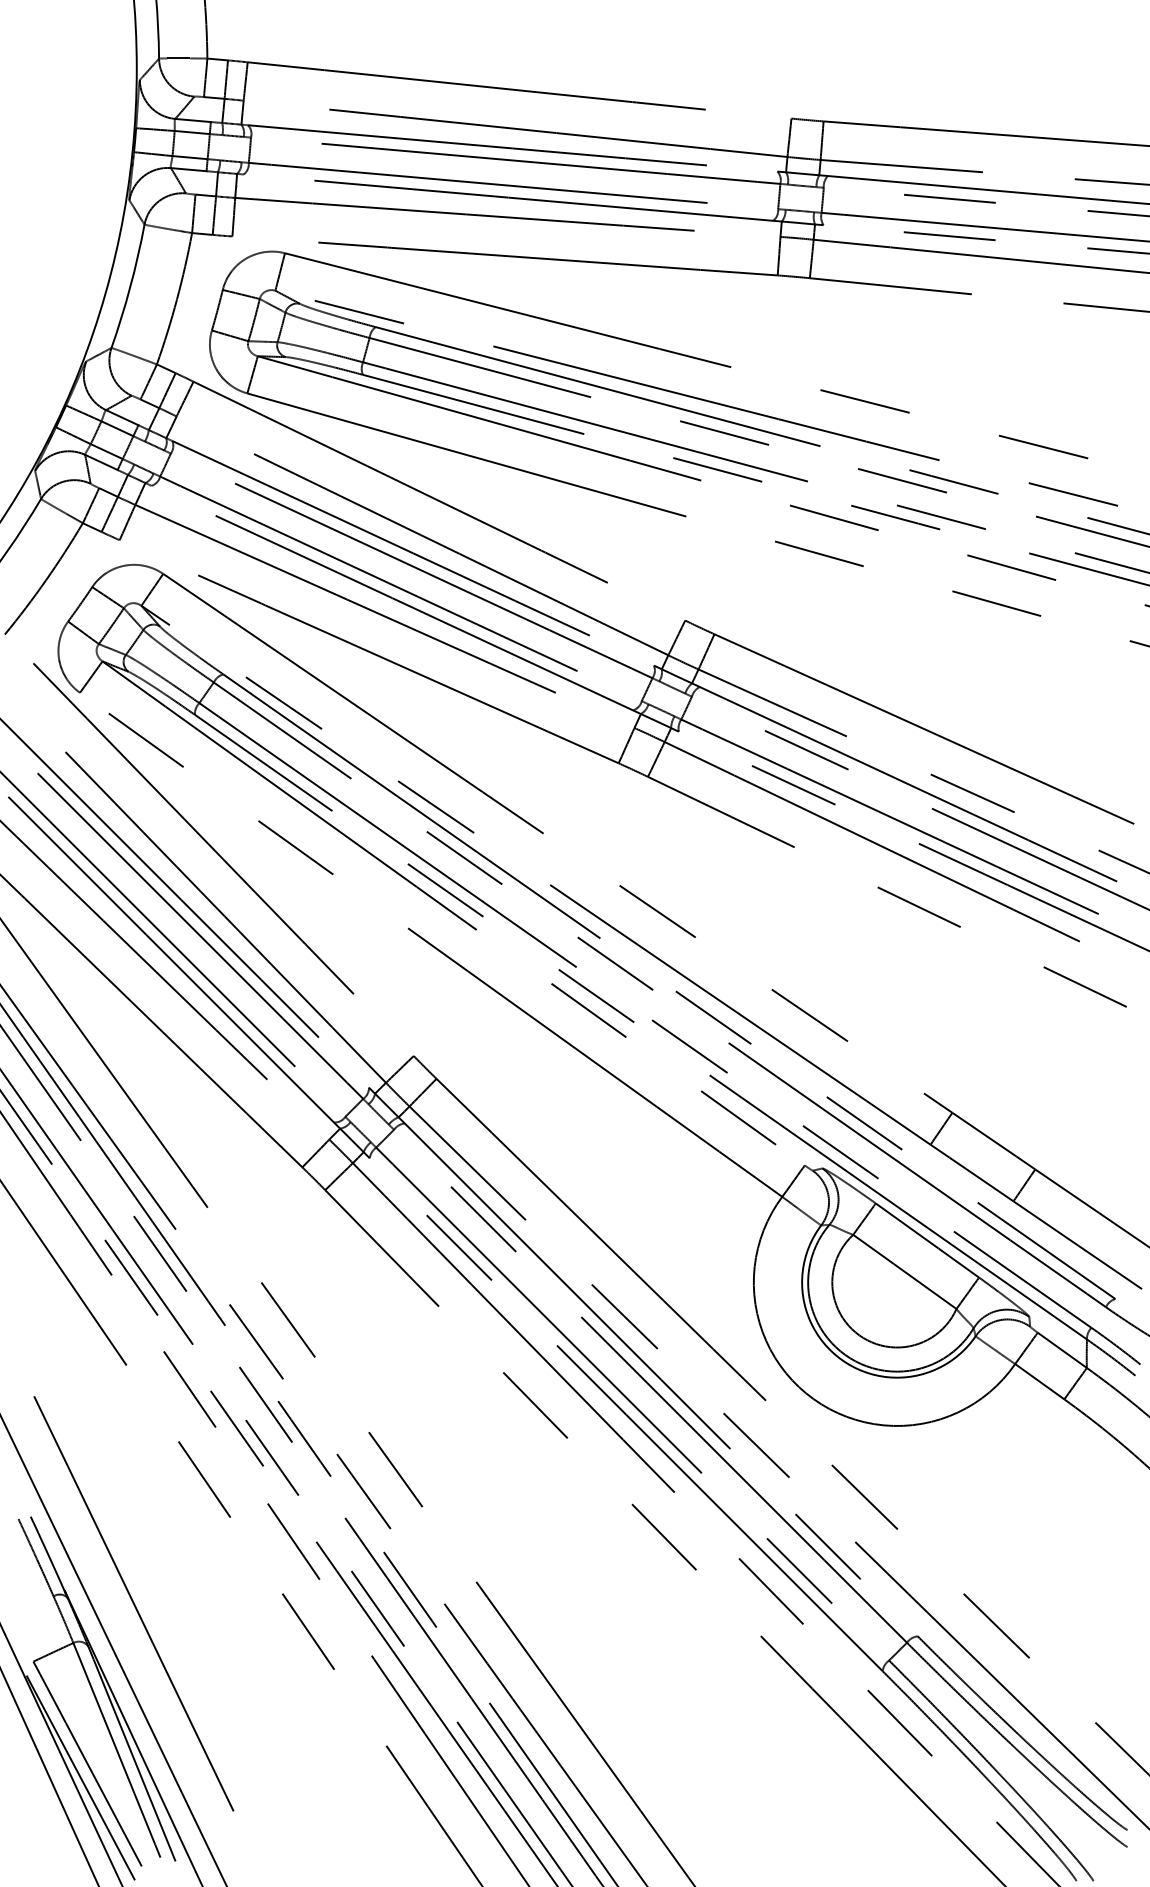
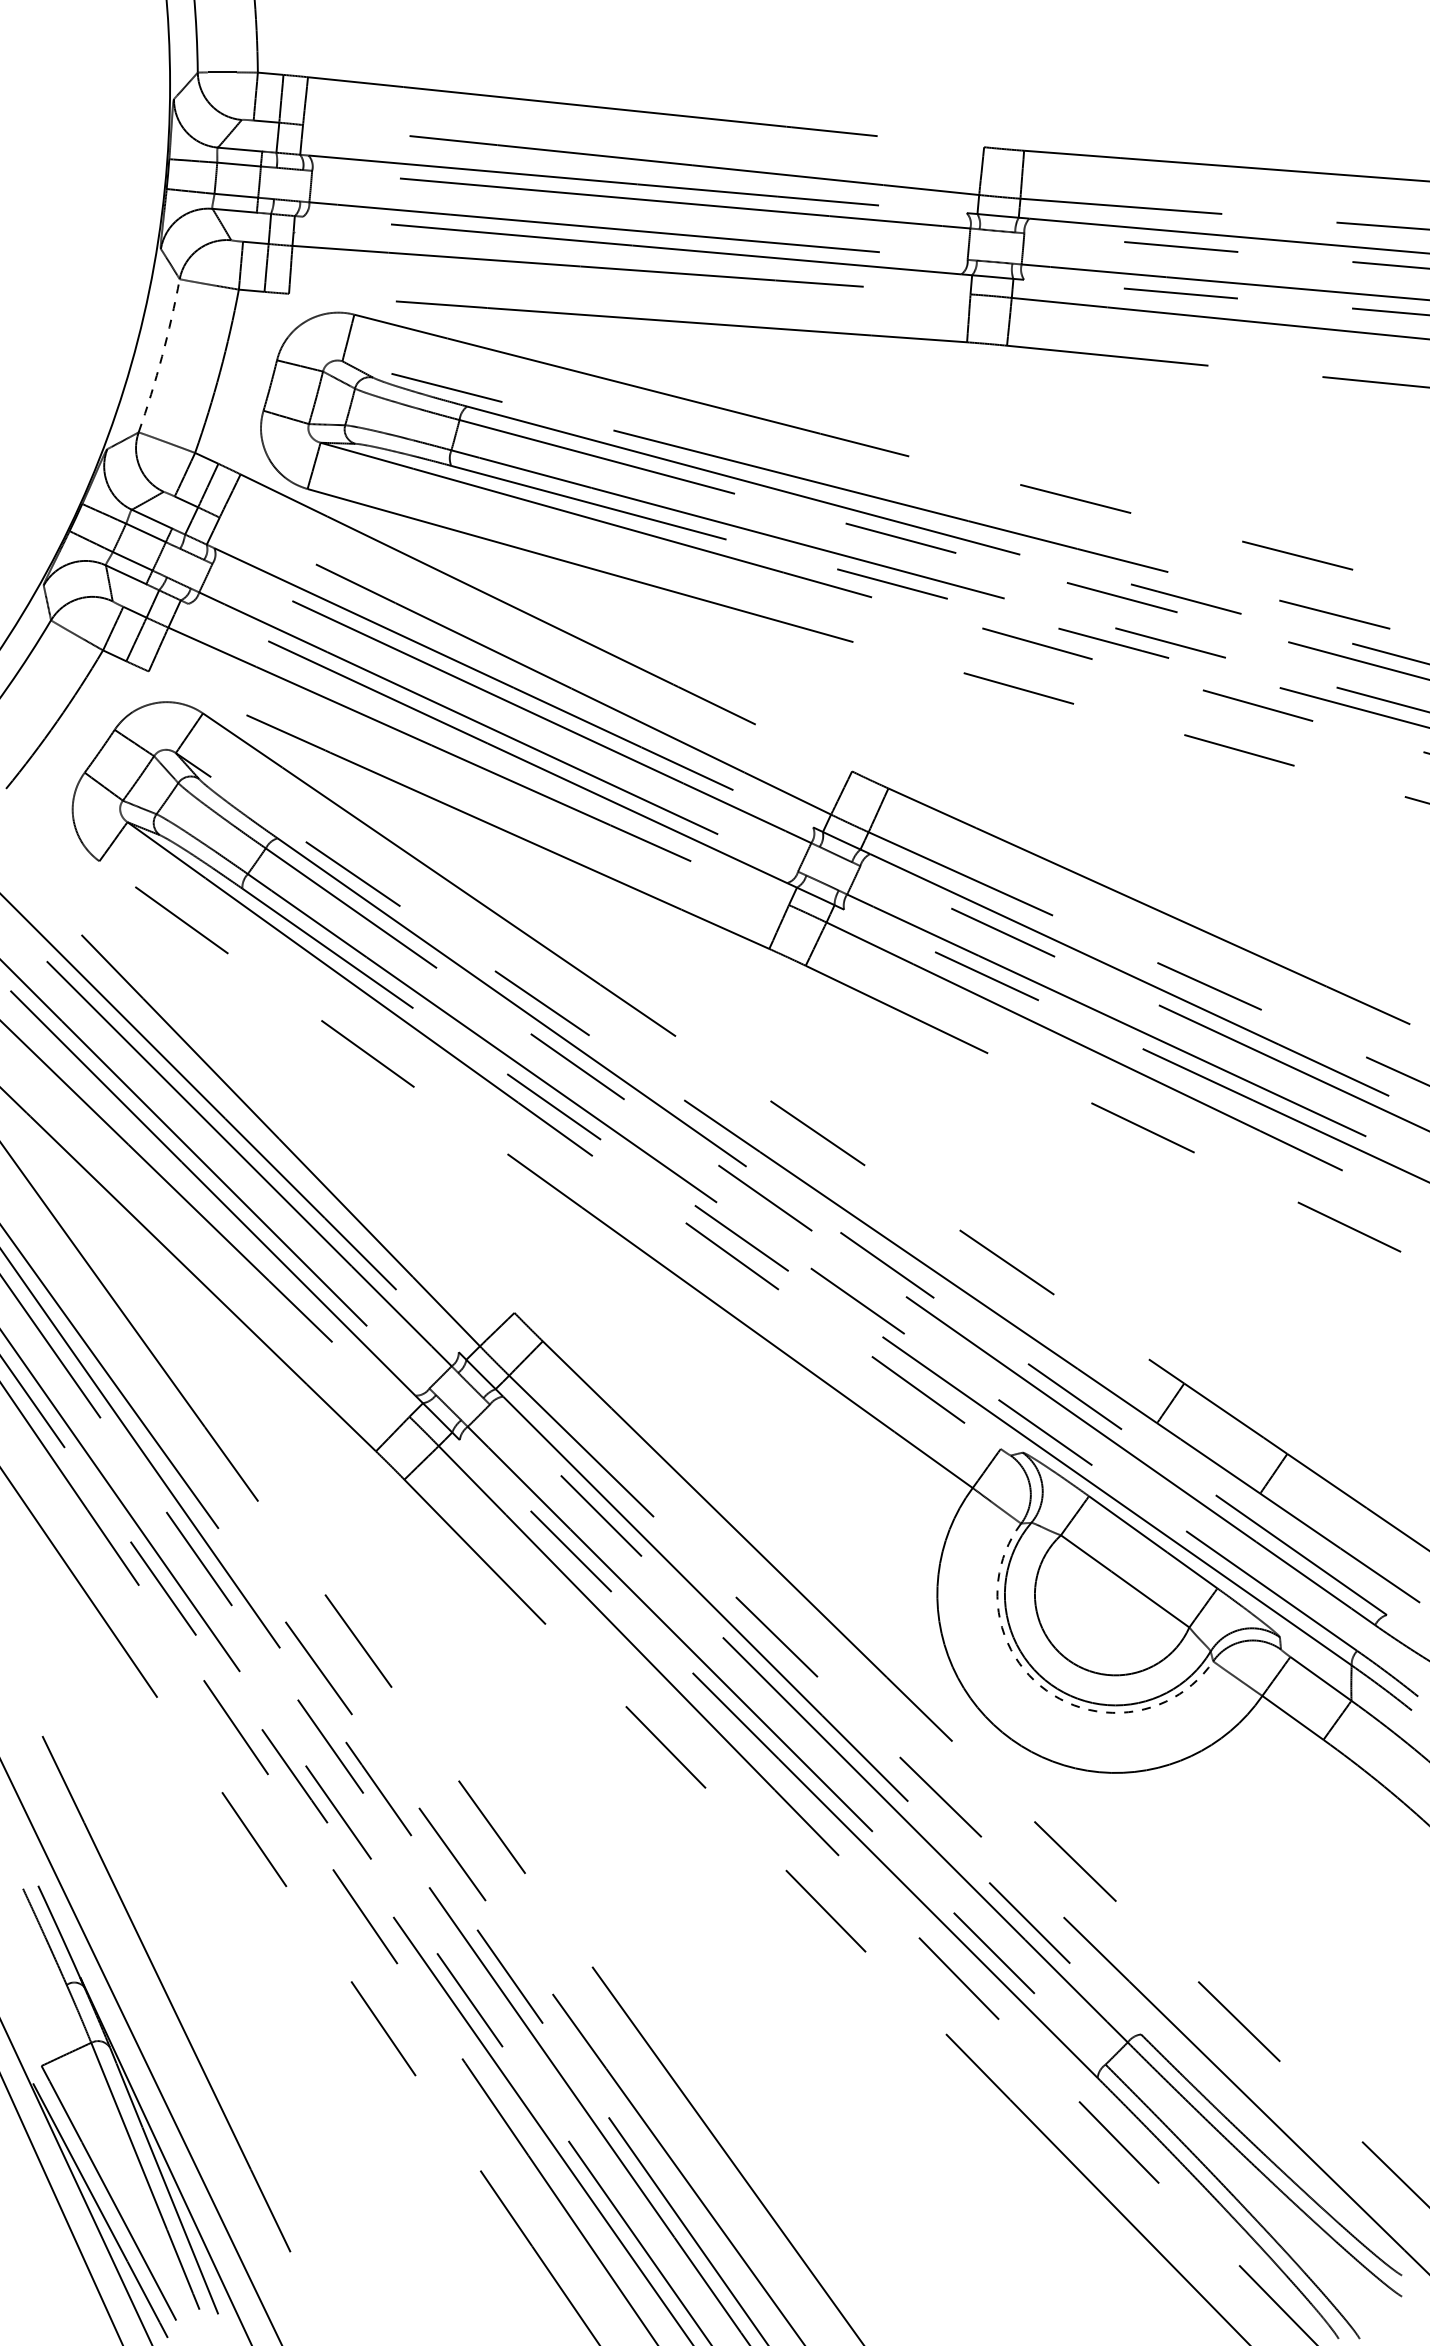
arc: (130, 286) -> (162, 356), solid -> dashed
line: (193, 828) -> (240, 1030), removed
arc: (841, 1359) -> (1046, 1690), solid -> dashed

